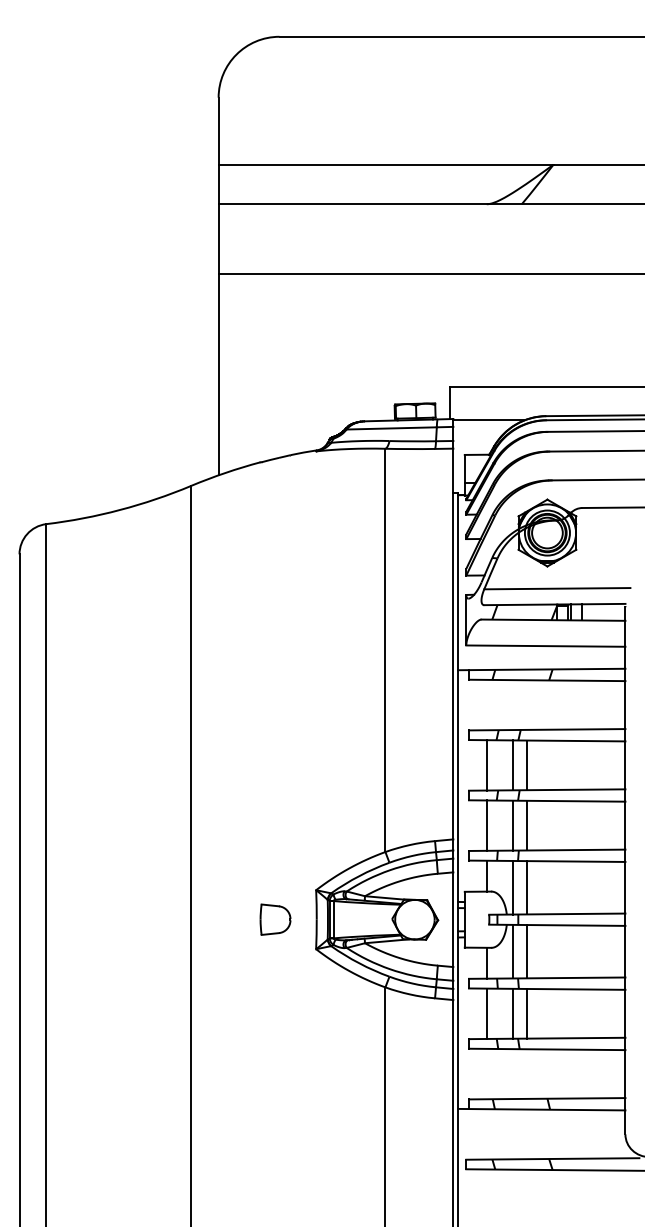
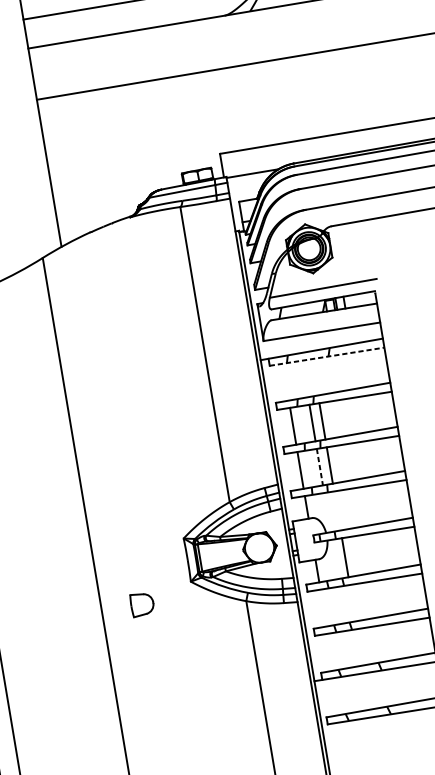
line: (547, 680) -> (327, 356), solid -> dashed
line: (513, 825) -> (320, 467), solid -> dashed
line: (513, 887) -> (327, 512), removed
line: (526, 887) -> (337, 510), removed
part: (275, 919) -> (142, 604), moved
line: (513, 951) -> (335, 559), removed
line: (486, 1013) -> (323, 607), removed
line: (513, 1013) -> (343, 604), removed
line: (526, 1013) -> (352, 602), removed

